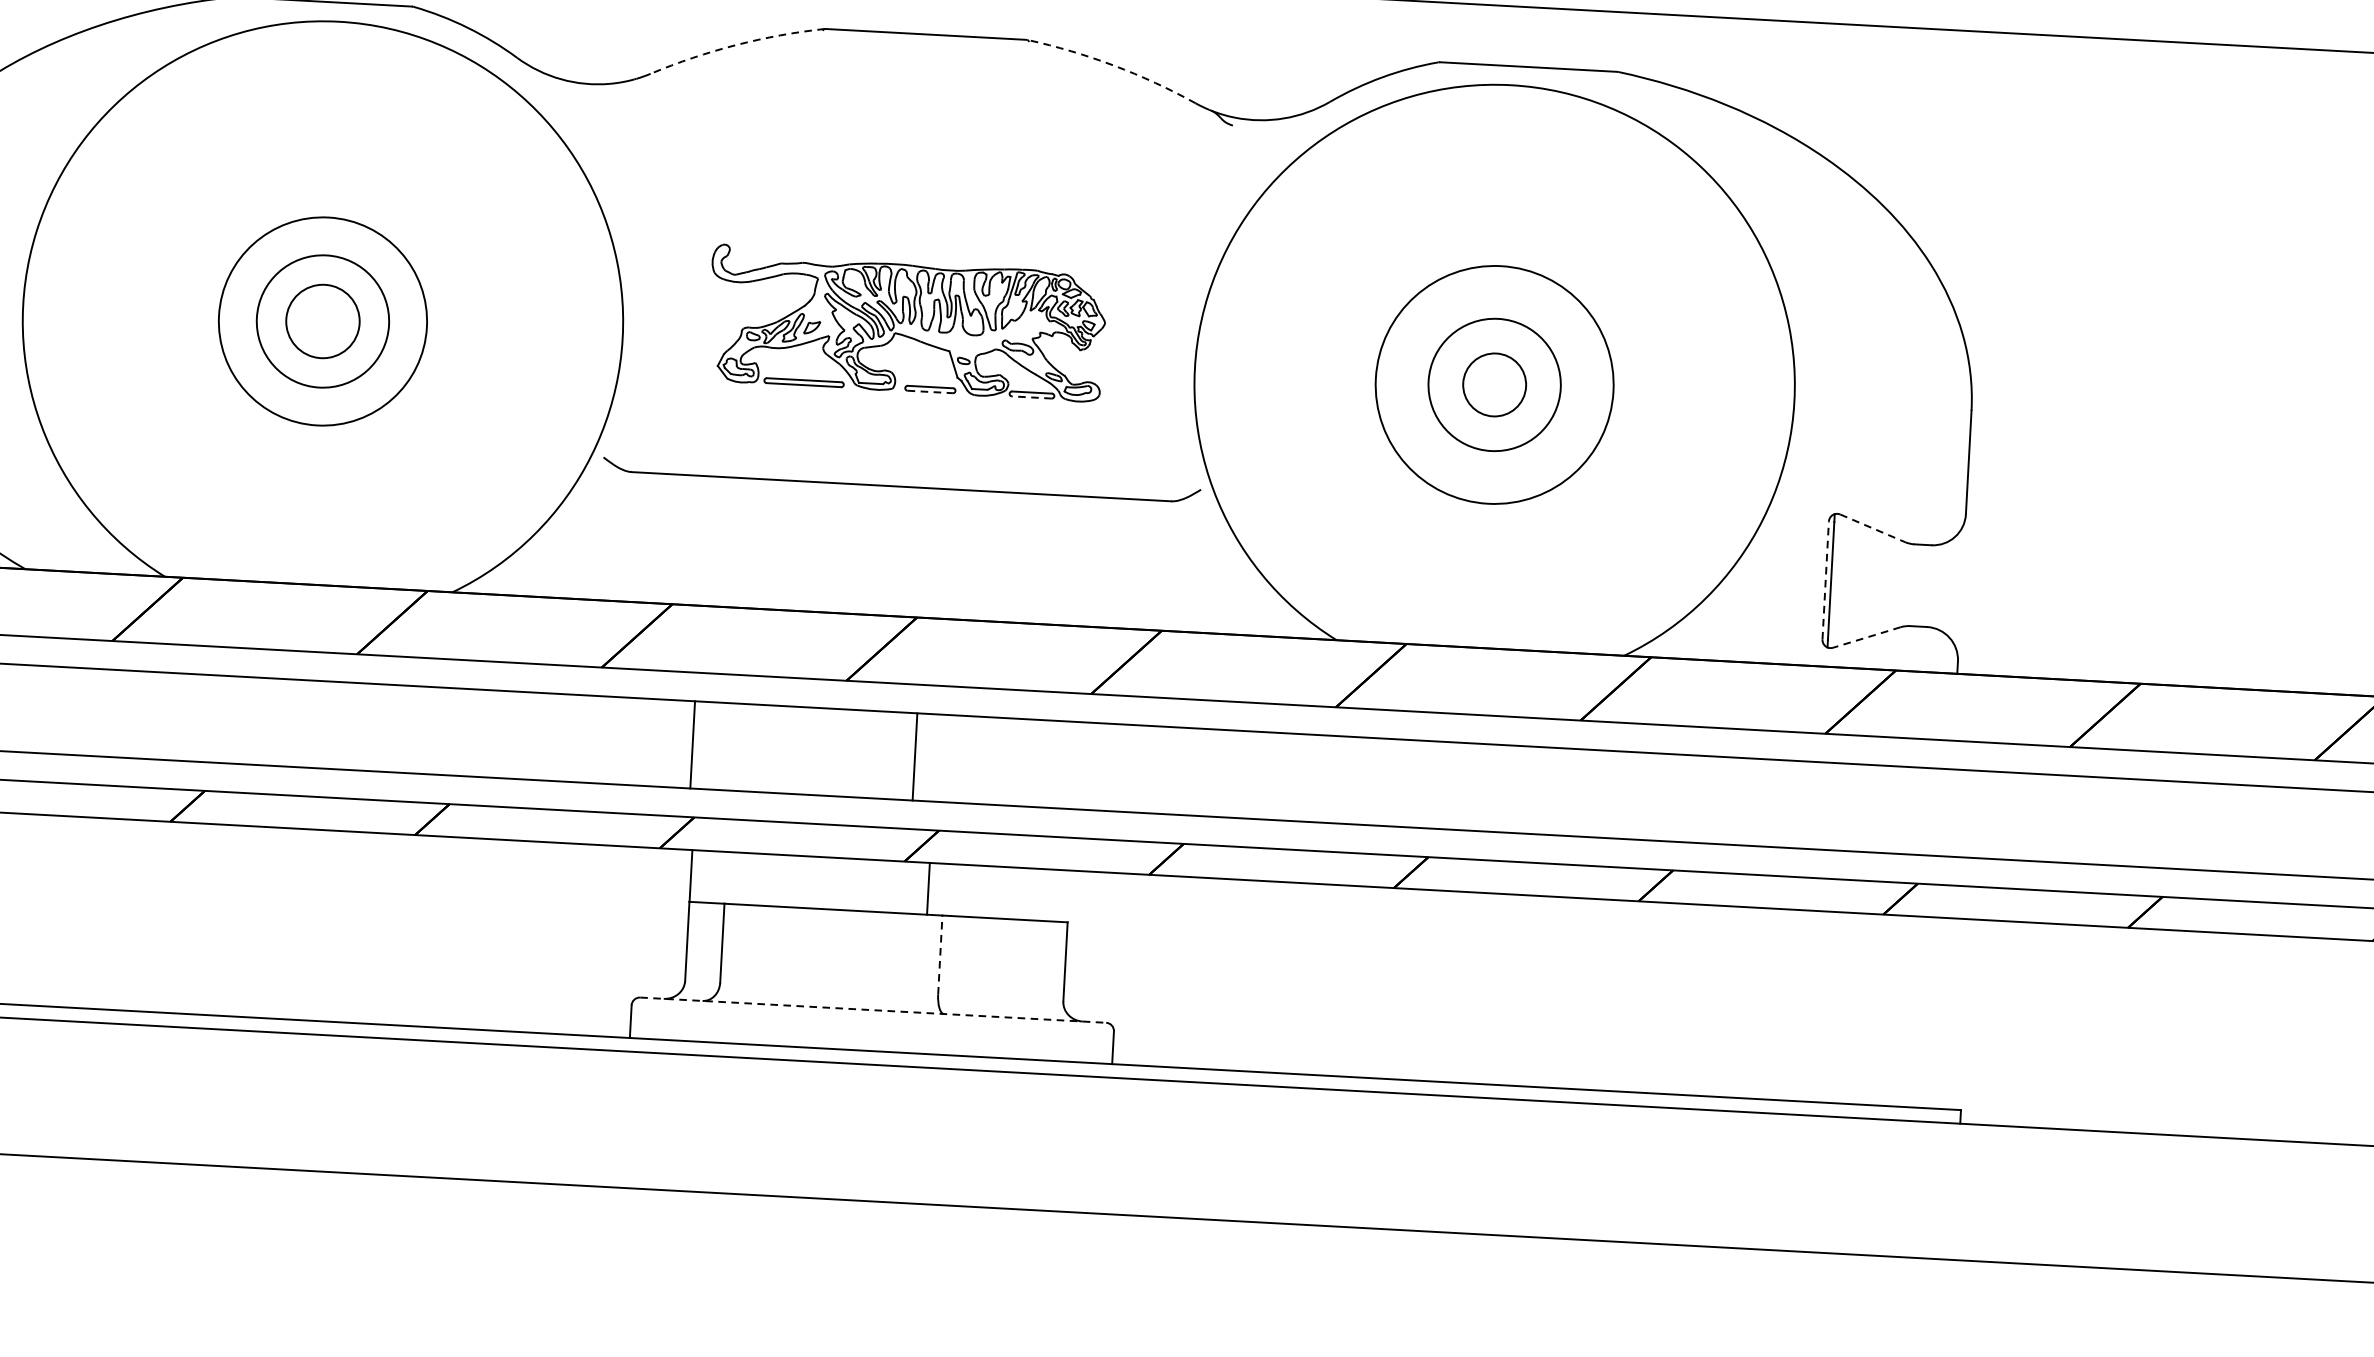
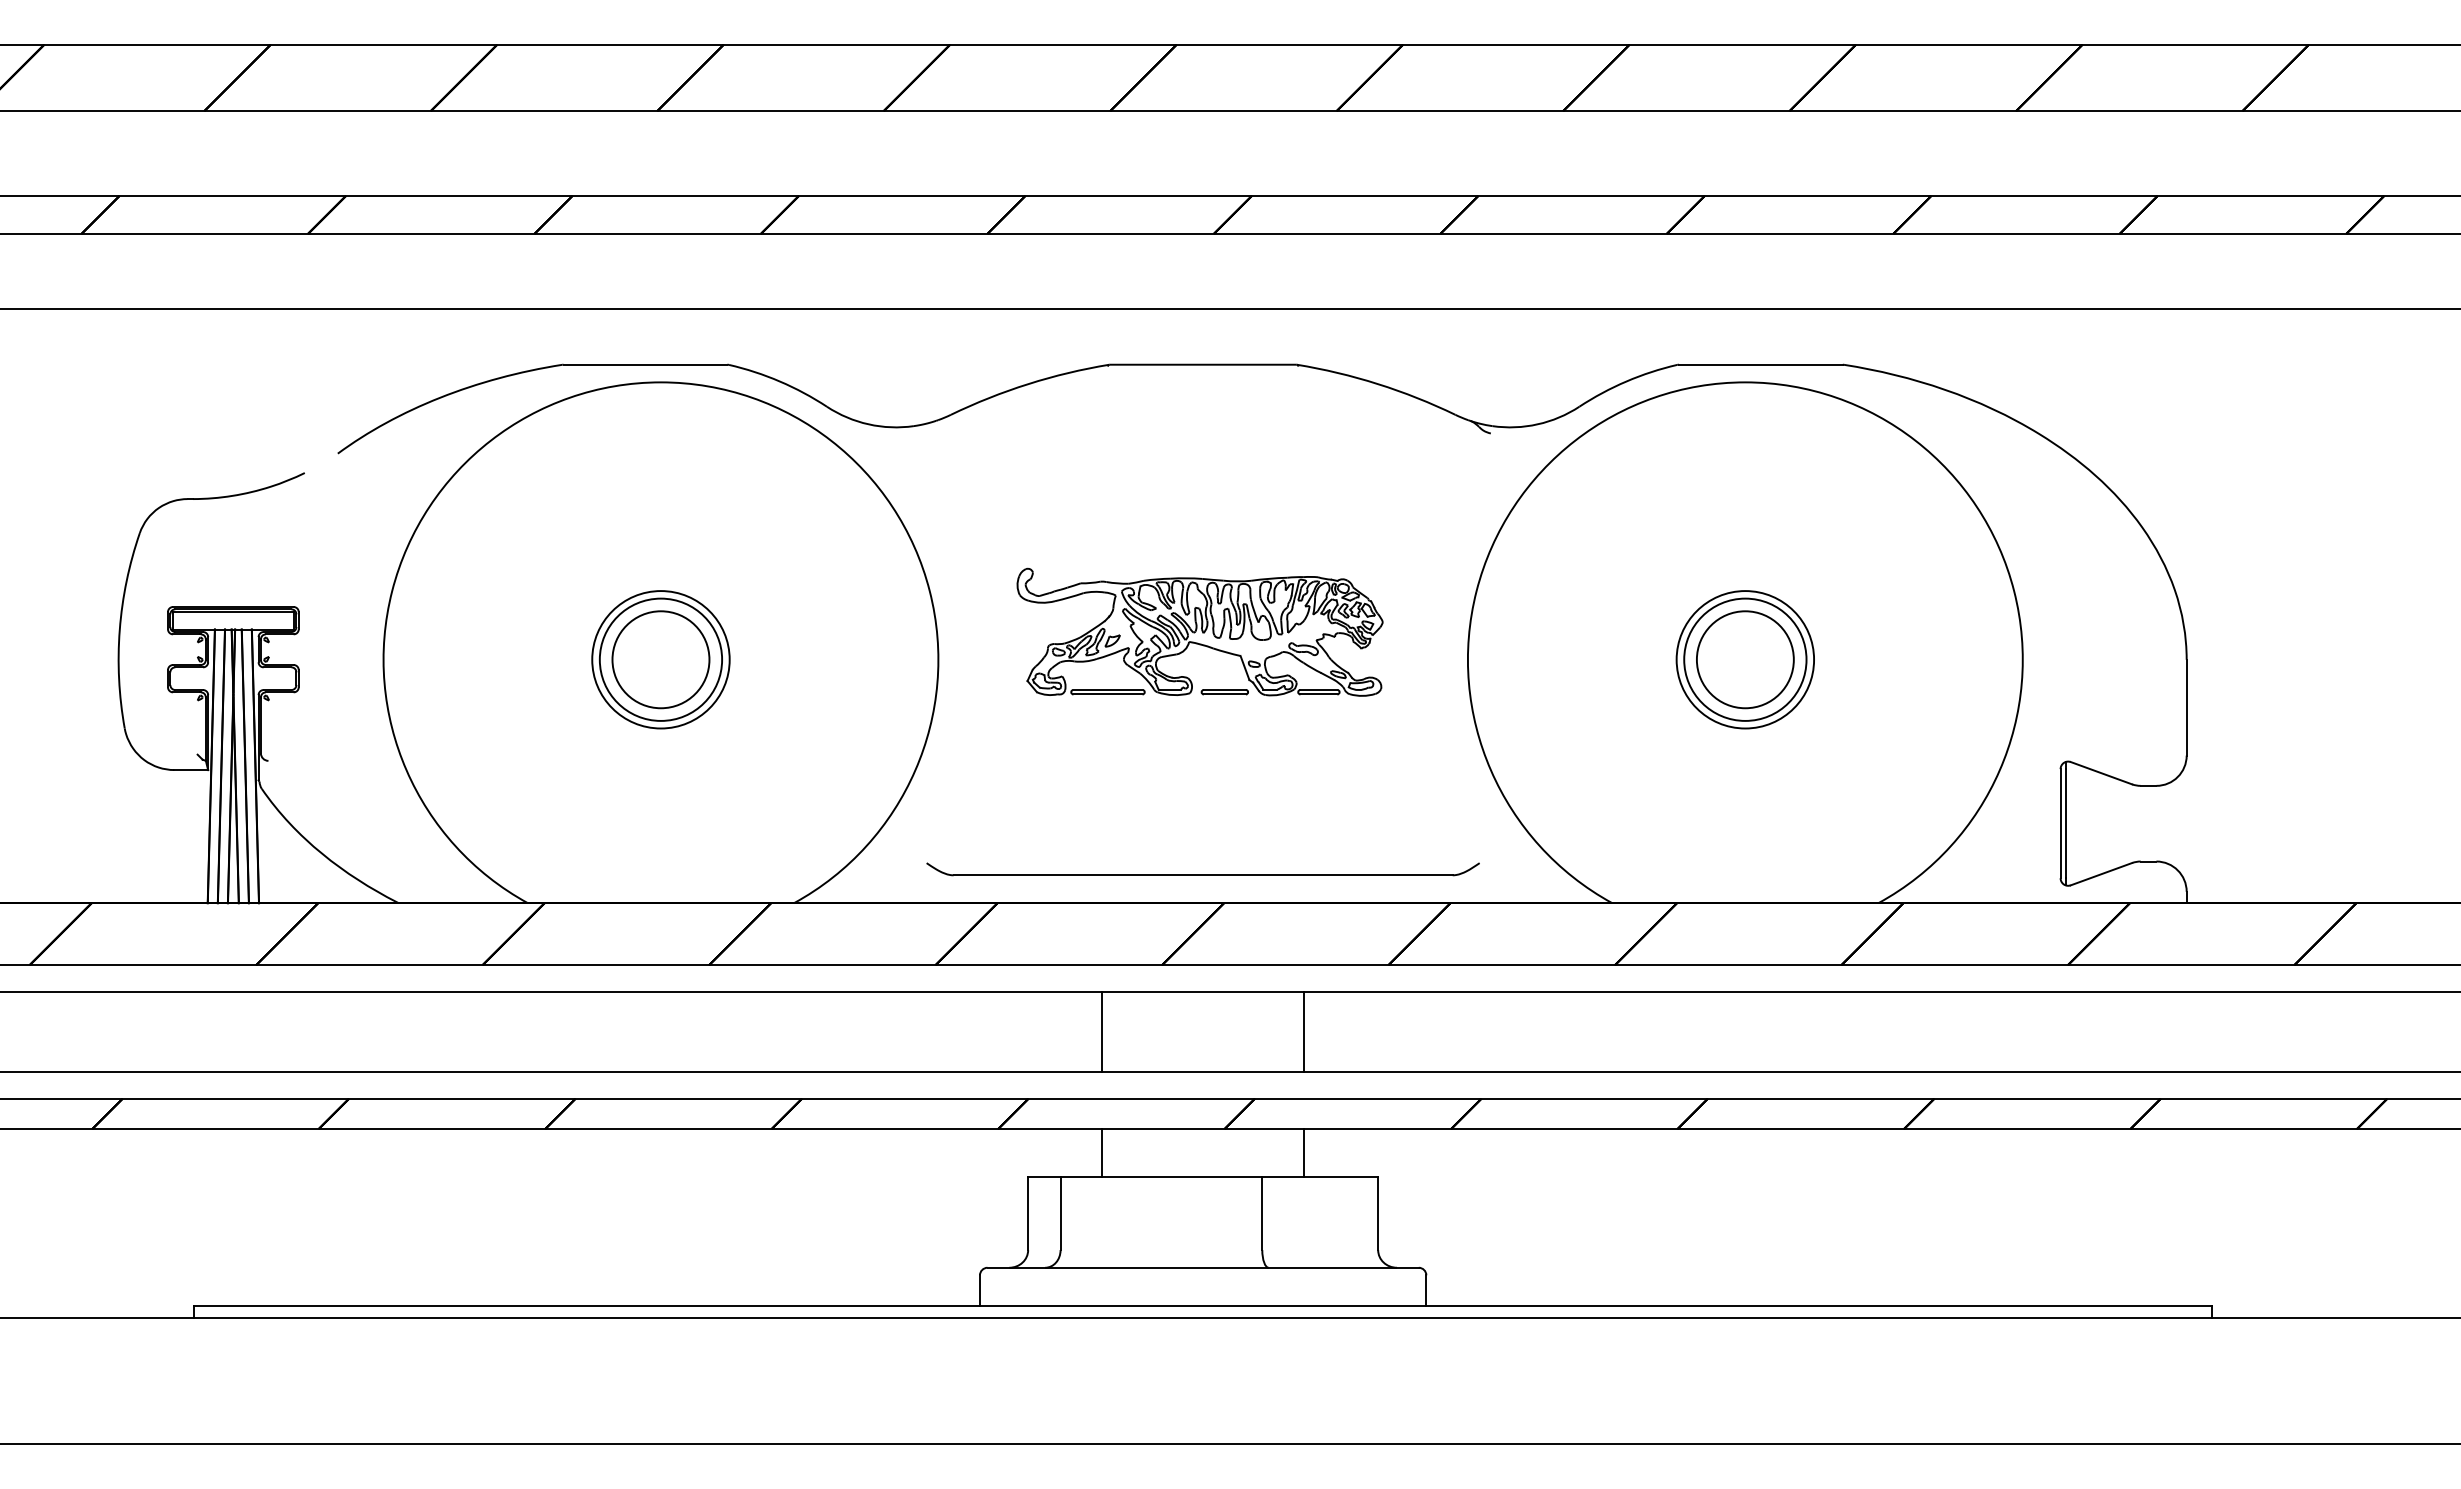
arc: (736, 45) -> (1028, 384), dashed -> solid
arc: (1113, 65) -> (1377, 384), dashed -> solid
circle: (322, 321) -> (660, 659), size x0.71
circle: (322, 321) -> (660, 659), size x1.43
circle: (1493, 384) -> (1744, 659), size x1.67
circle: (1494, 384) -> (1745, 659), size x0.62
line: (929, 392) -> (1224, 694), dashed -> solid
line: (1031, 397) -> (1318, 694), dashed -> solid
part: (901, 480) -> (1202, 869), moved
line: (1872, 528) -> (2101, 773), dashed -> solid
line: (1825, 580) -> (2060, 823), dashed -> solid
line: (1866, 637) -> (2101, 874), dashed -> solid
line: (692, 744) -> (1102, 1031), moved
line: (915, 756) -> (1304, 1031), moved
line: (691, 875) -> (1102, 1152), moved
line: (928, 888) -> (1304, 1152), moved
line: (940, 955) -> (1262, 1213), dashed -> solid
line: (873, 1009) -> (1203, 1267), dashed -> solid

